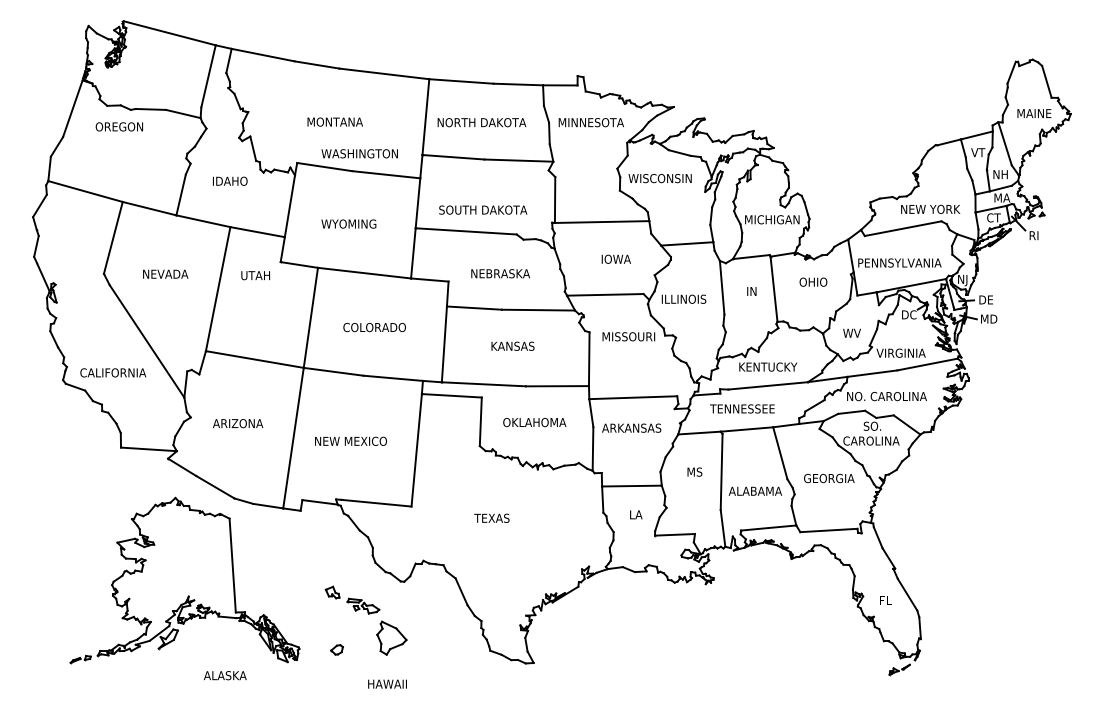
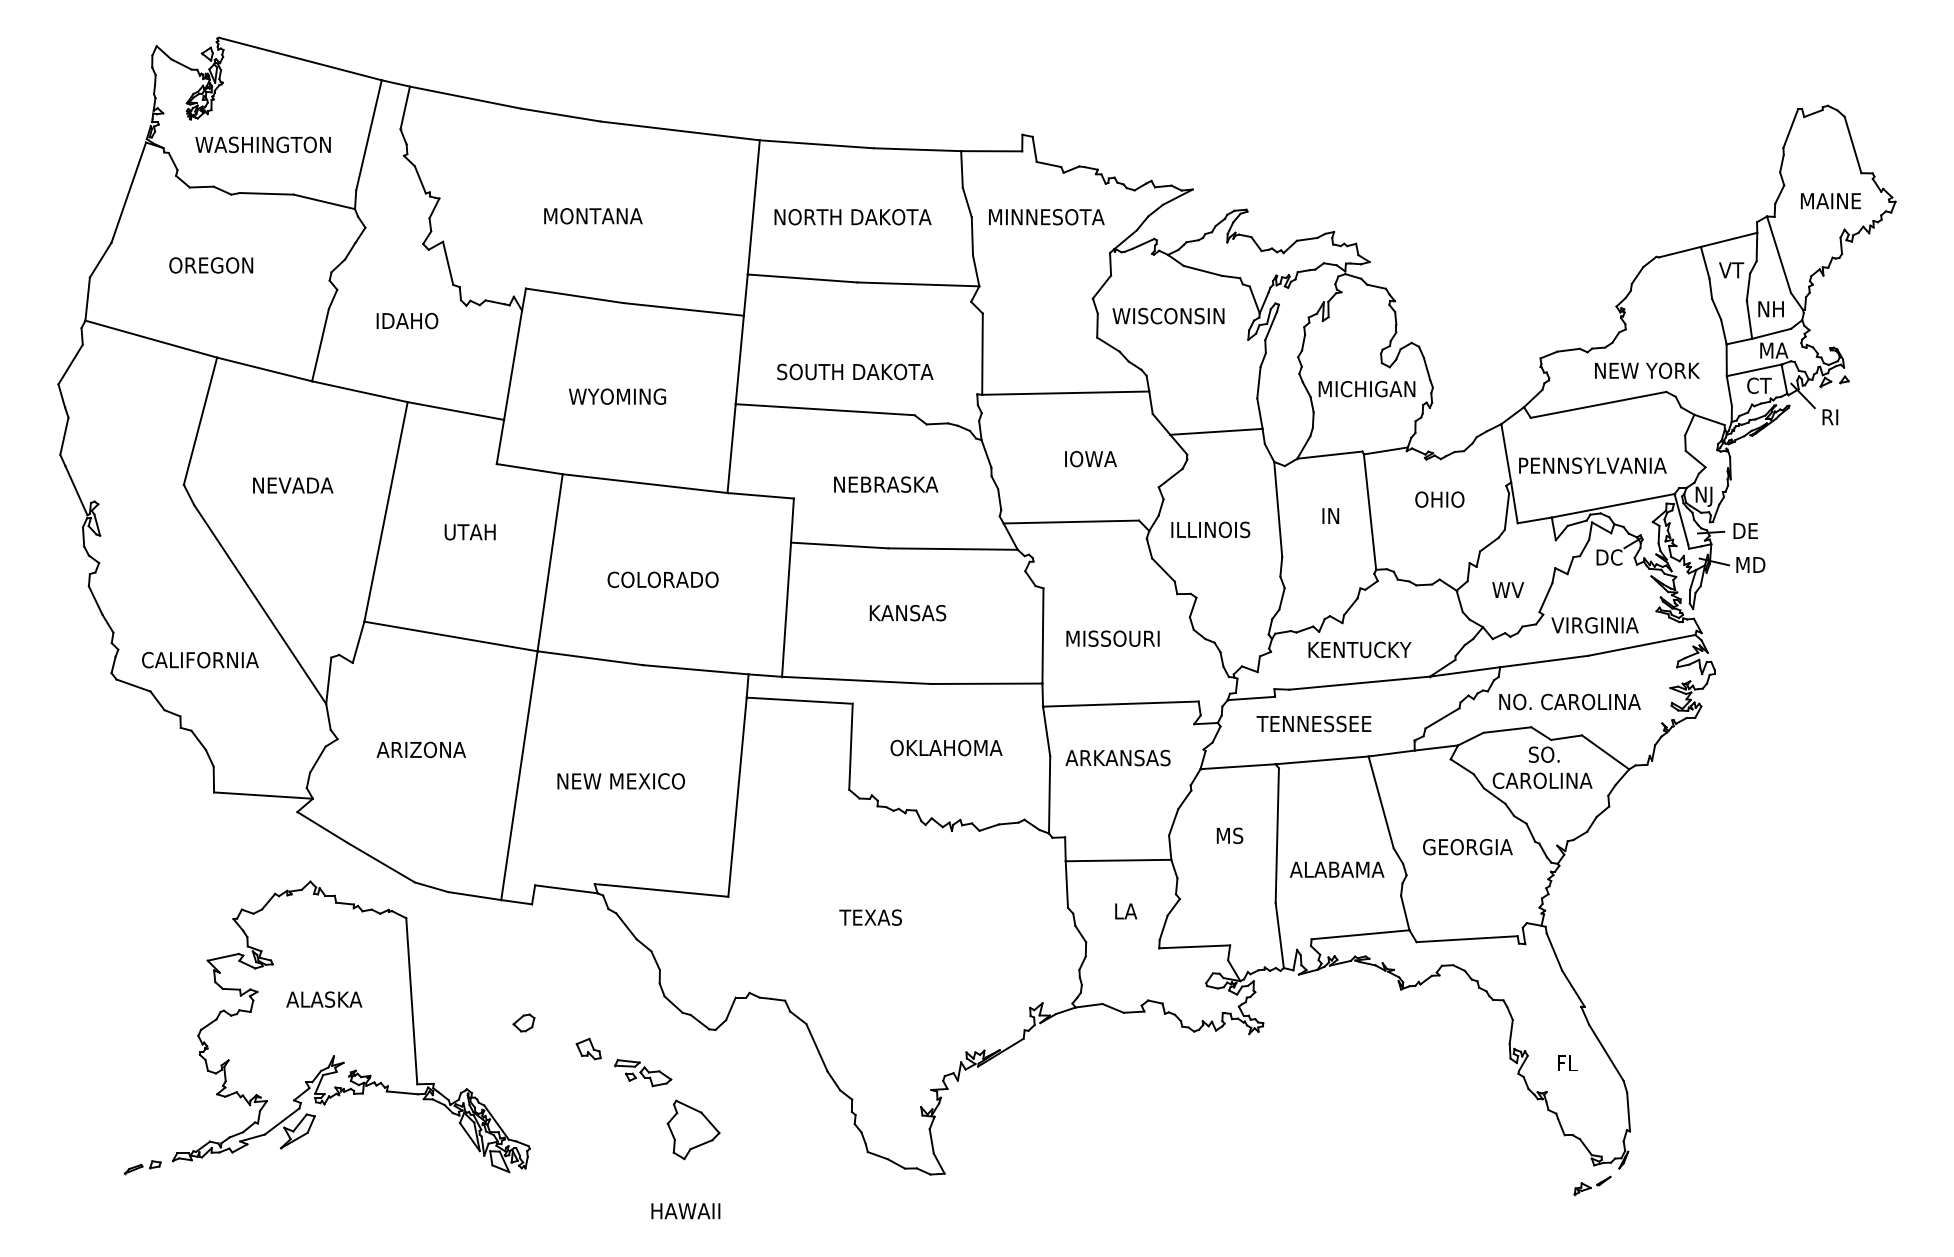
text: (118, 126) -> (209, 264), moved
text: (359, 153) -> (262, 144), moved
text: (255, 275) -> (469, 532), moved
text: (628, 336) -> (1112, 638), moved
part: (336, 649) -> (522, 1022), moved
text: (225, 675) -> (324, 999), moved

